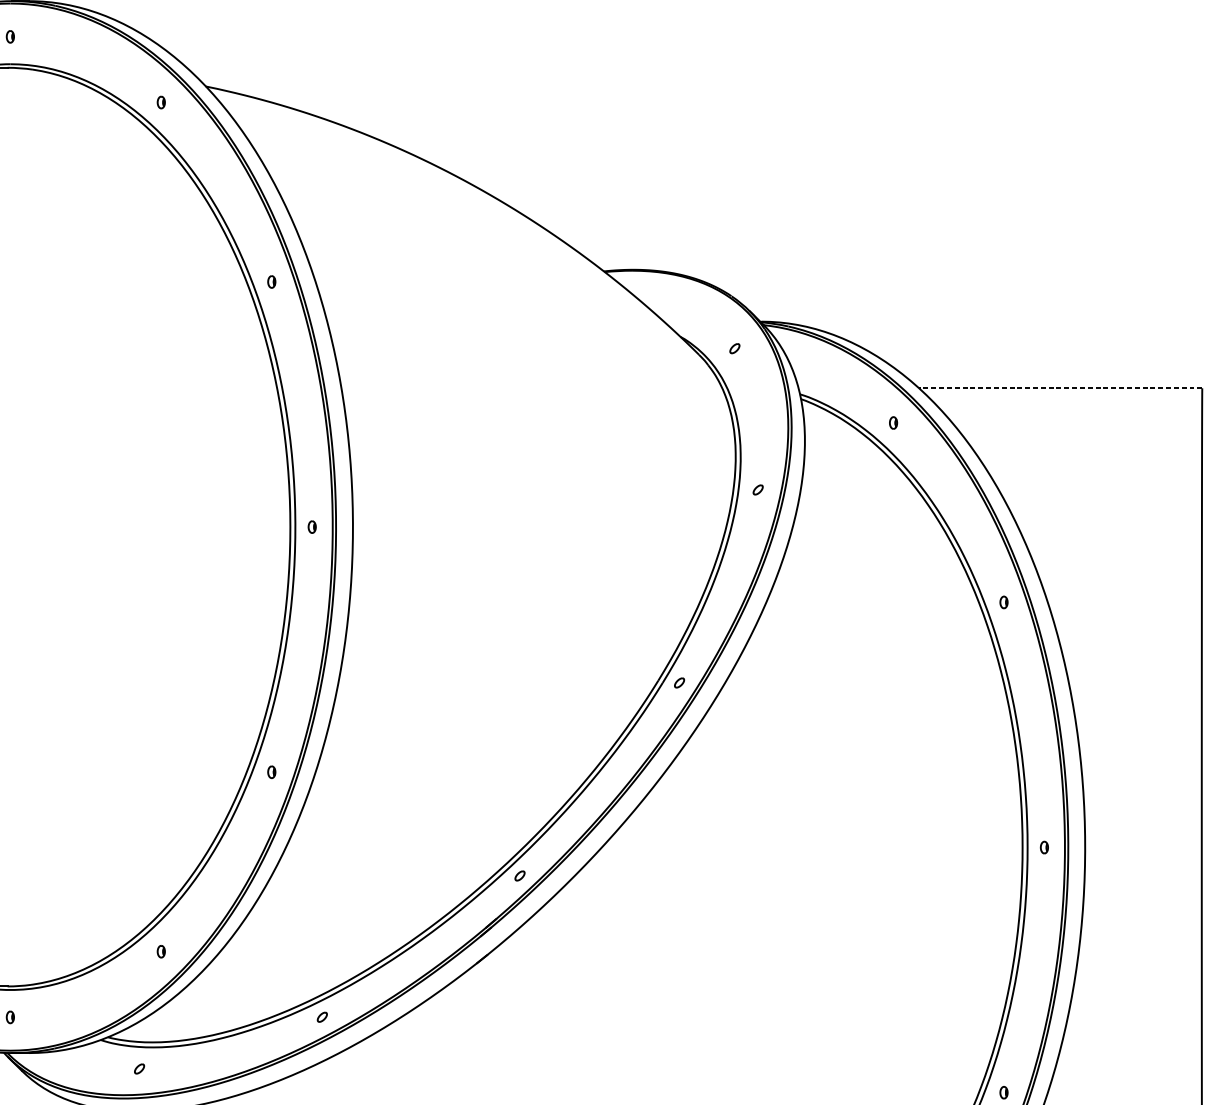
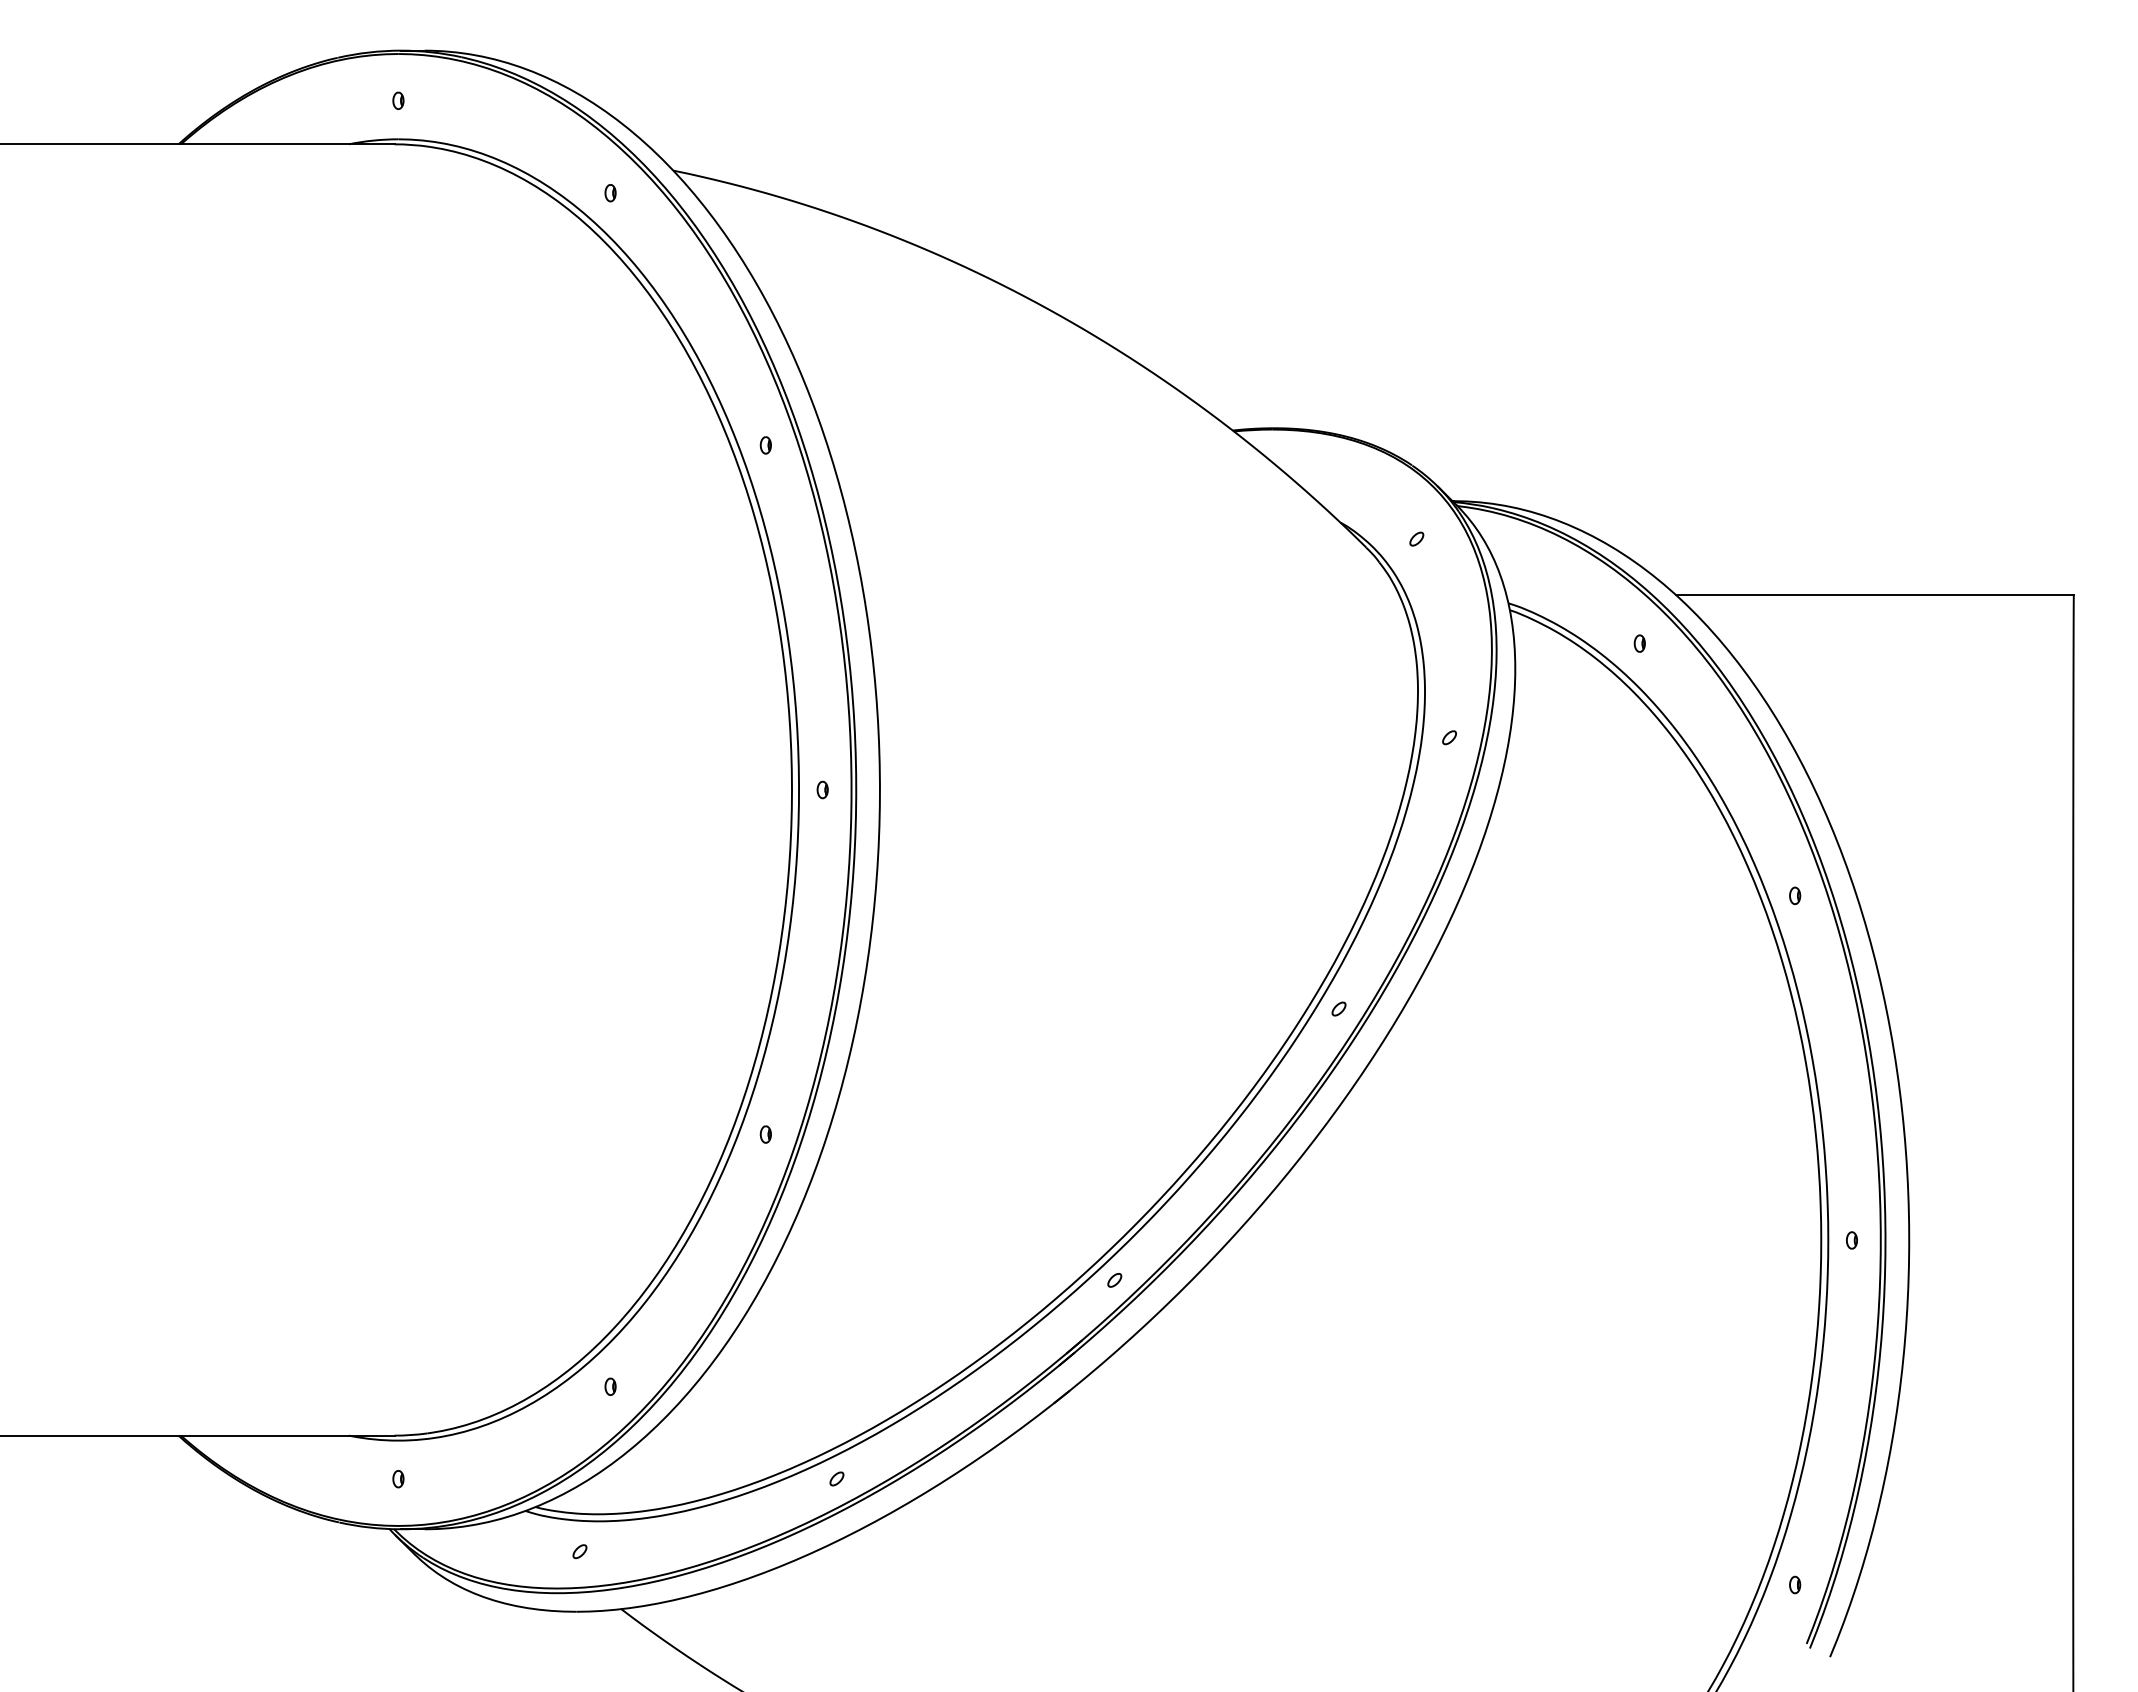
line: (1060, 388) -> (1874, 594), dashed -> solid

